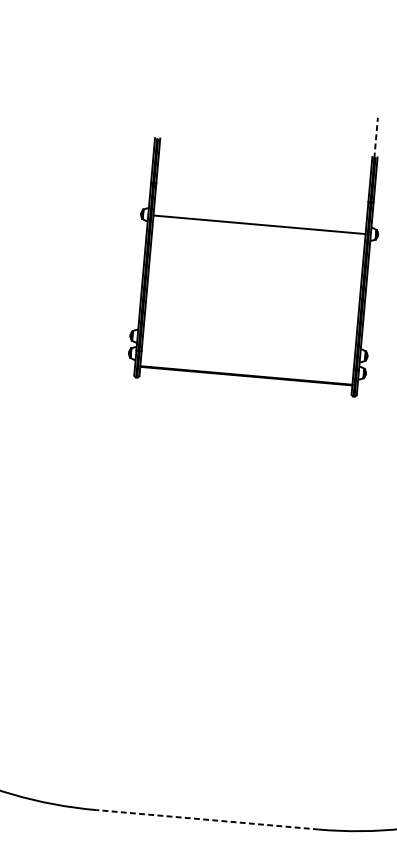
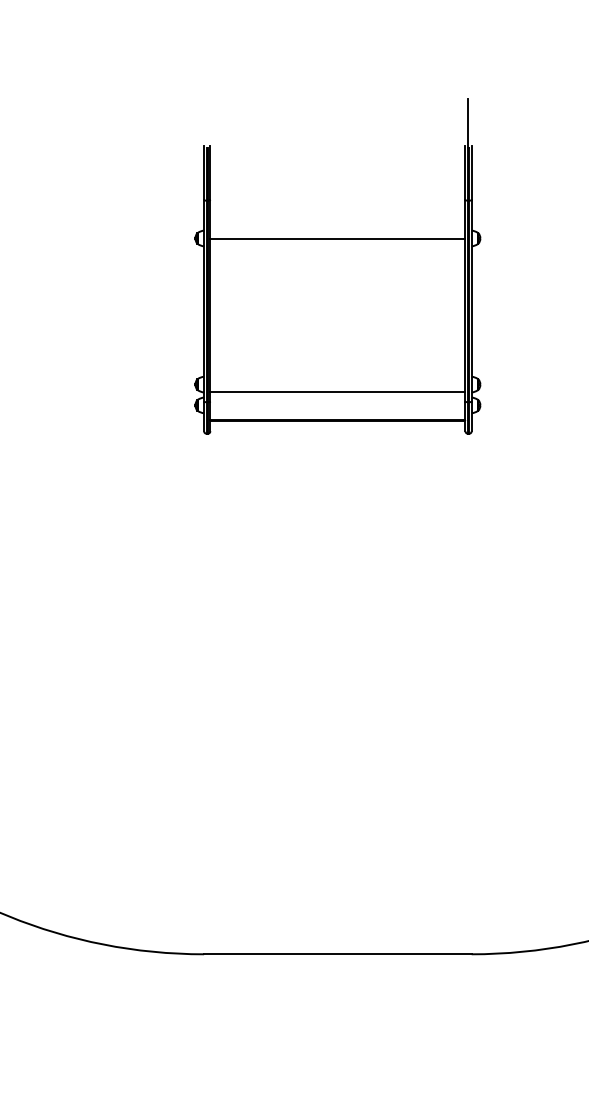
line: (375, 137) -> (467, 122), dashed -> solid
line: (248, 351) -> (337, 391), added
line: (207, 819) -> (337, 954), dashed -> solid

